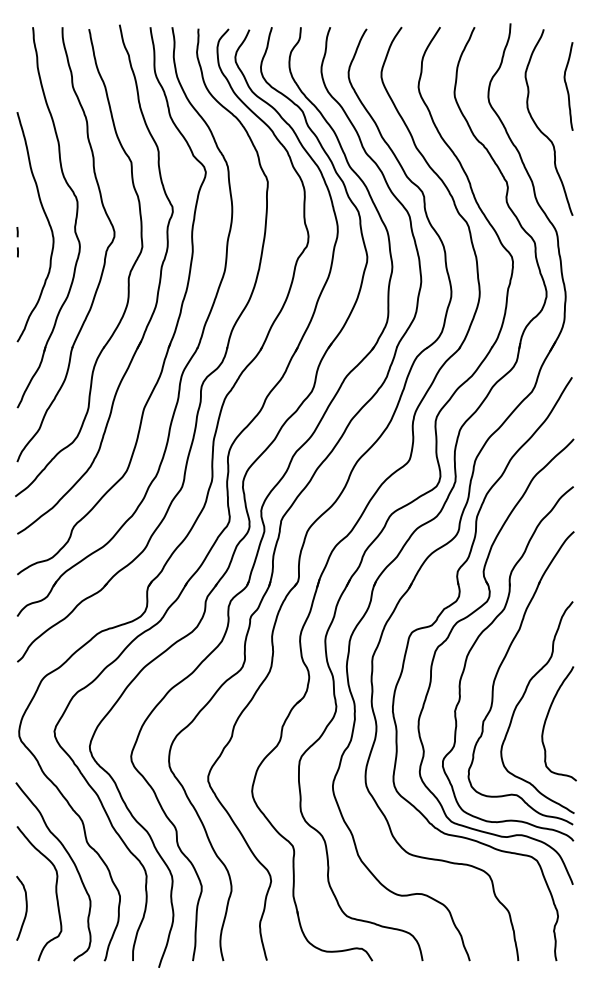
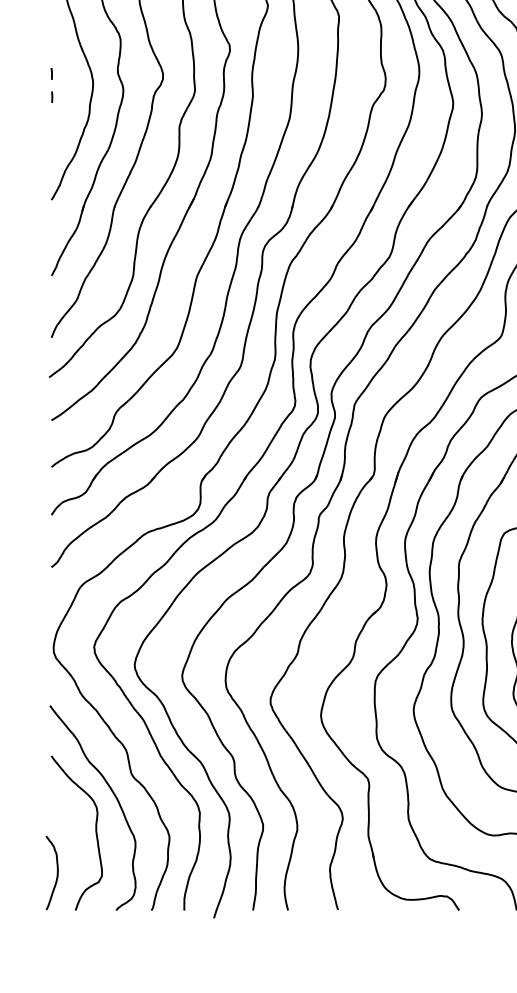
curve: (25, 908) -> (56, 873), moved

